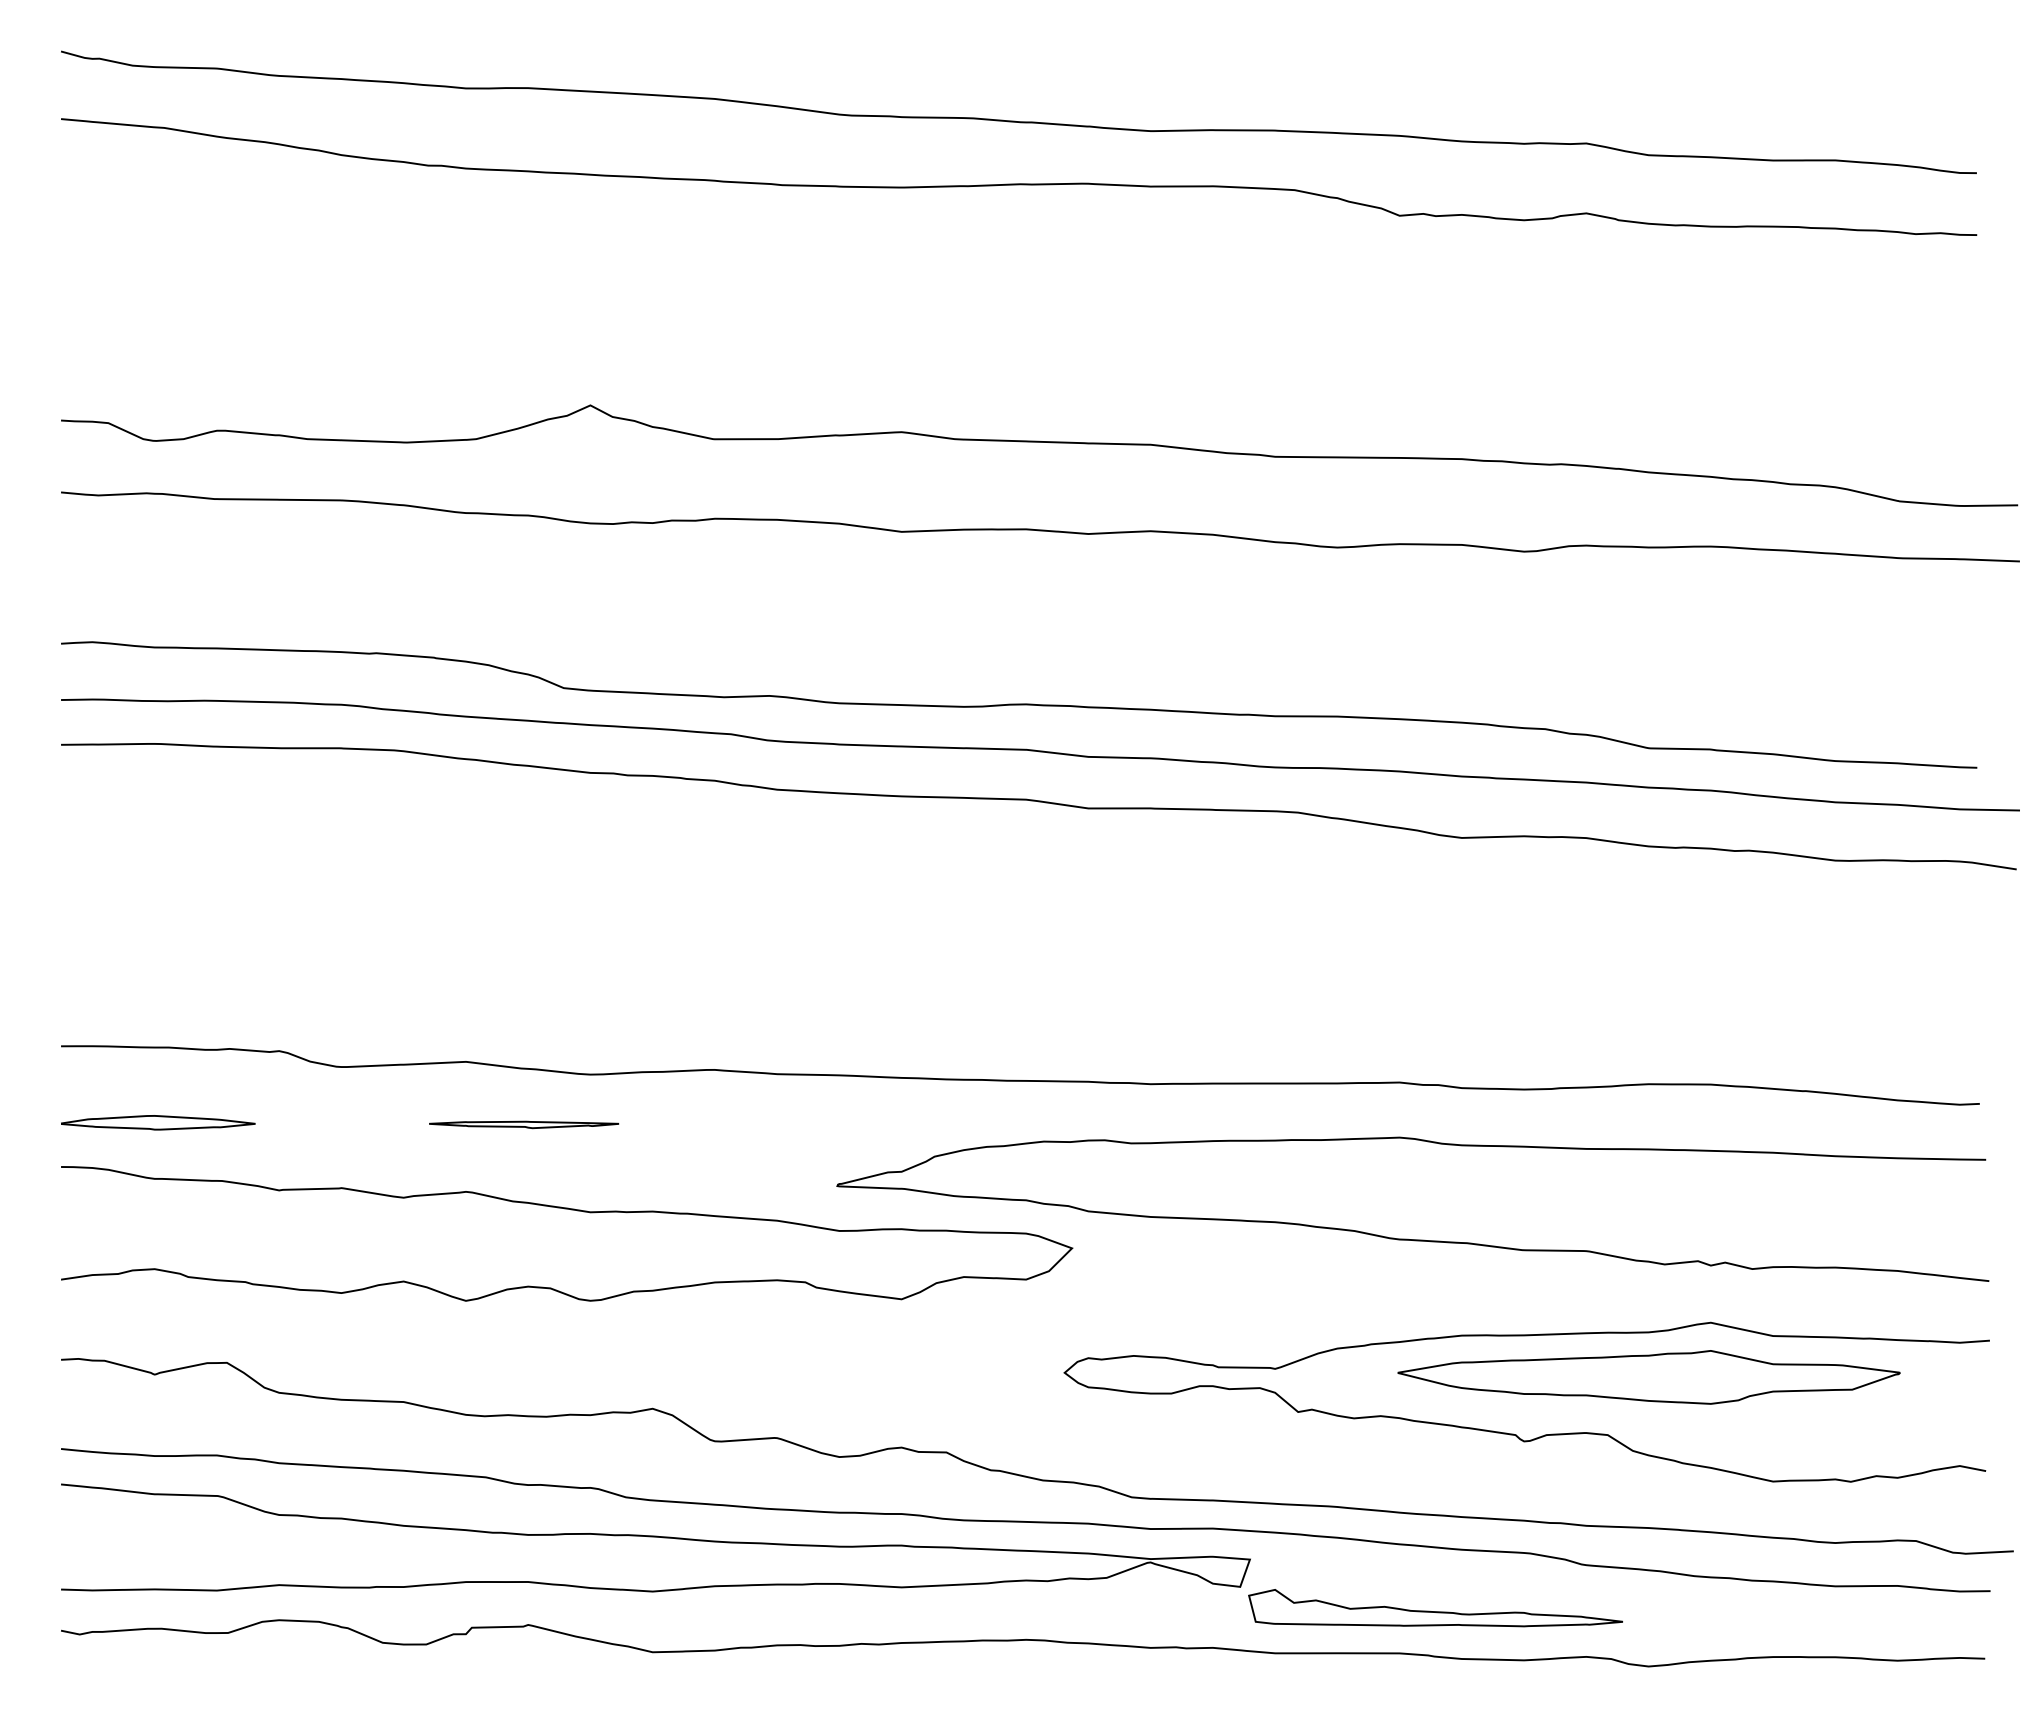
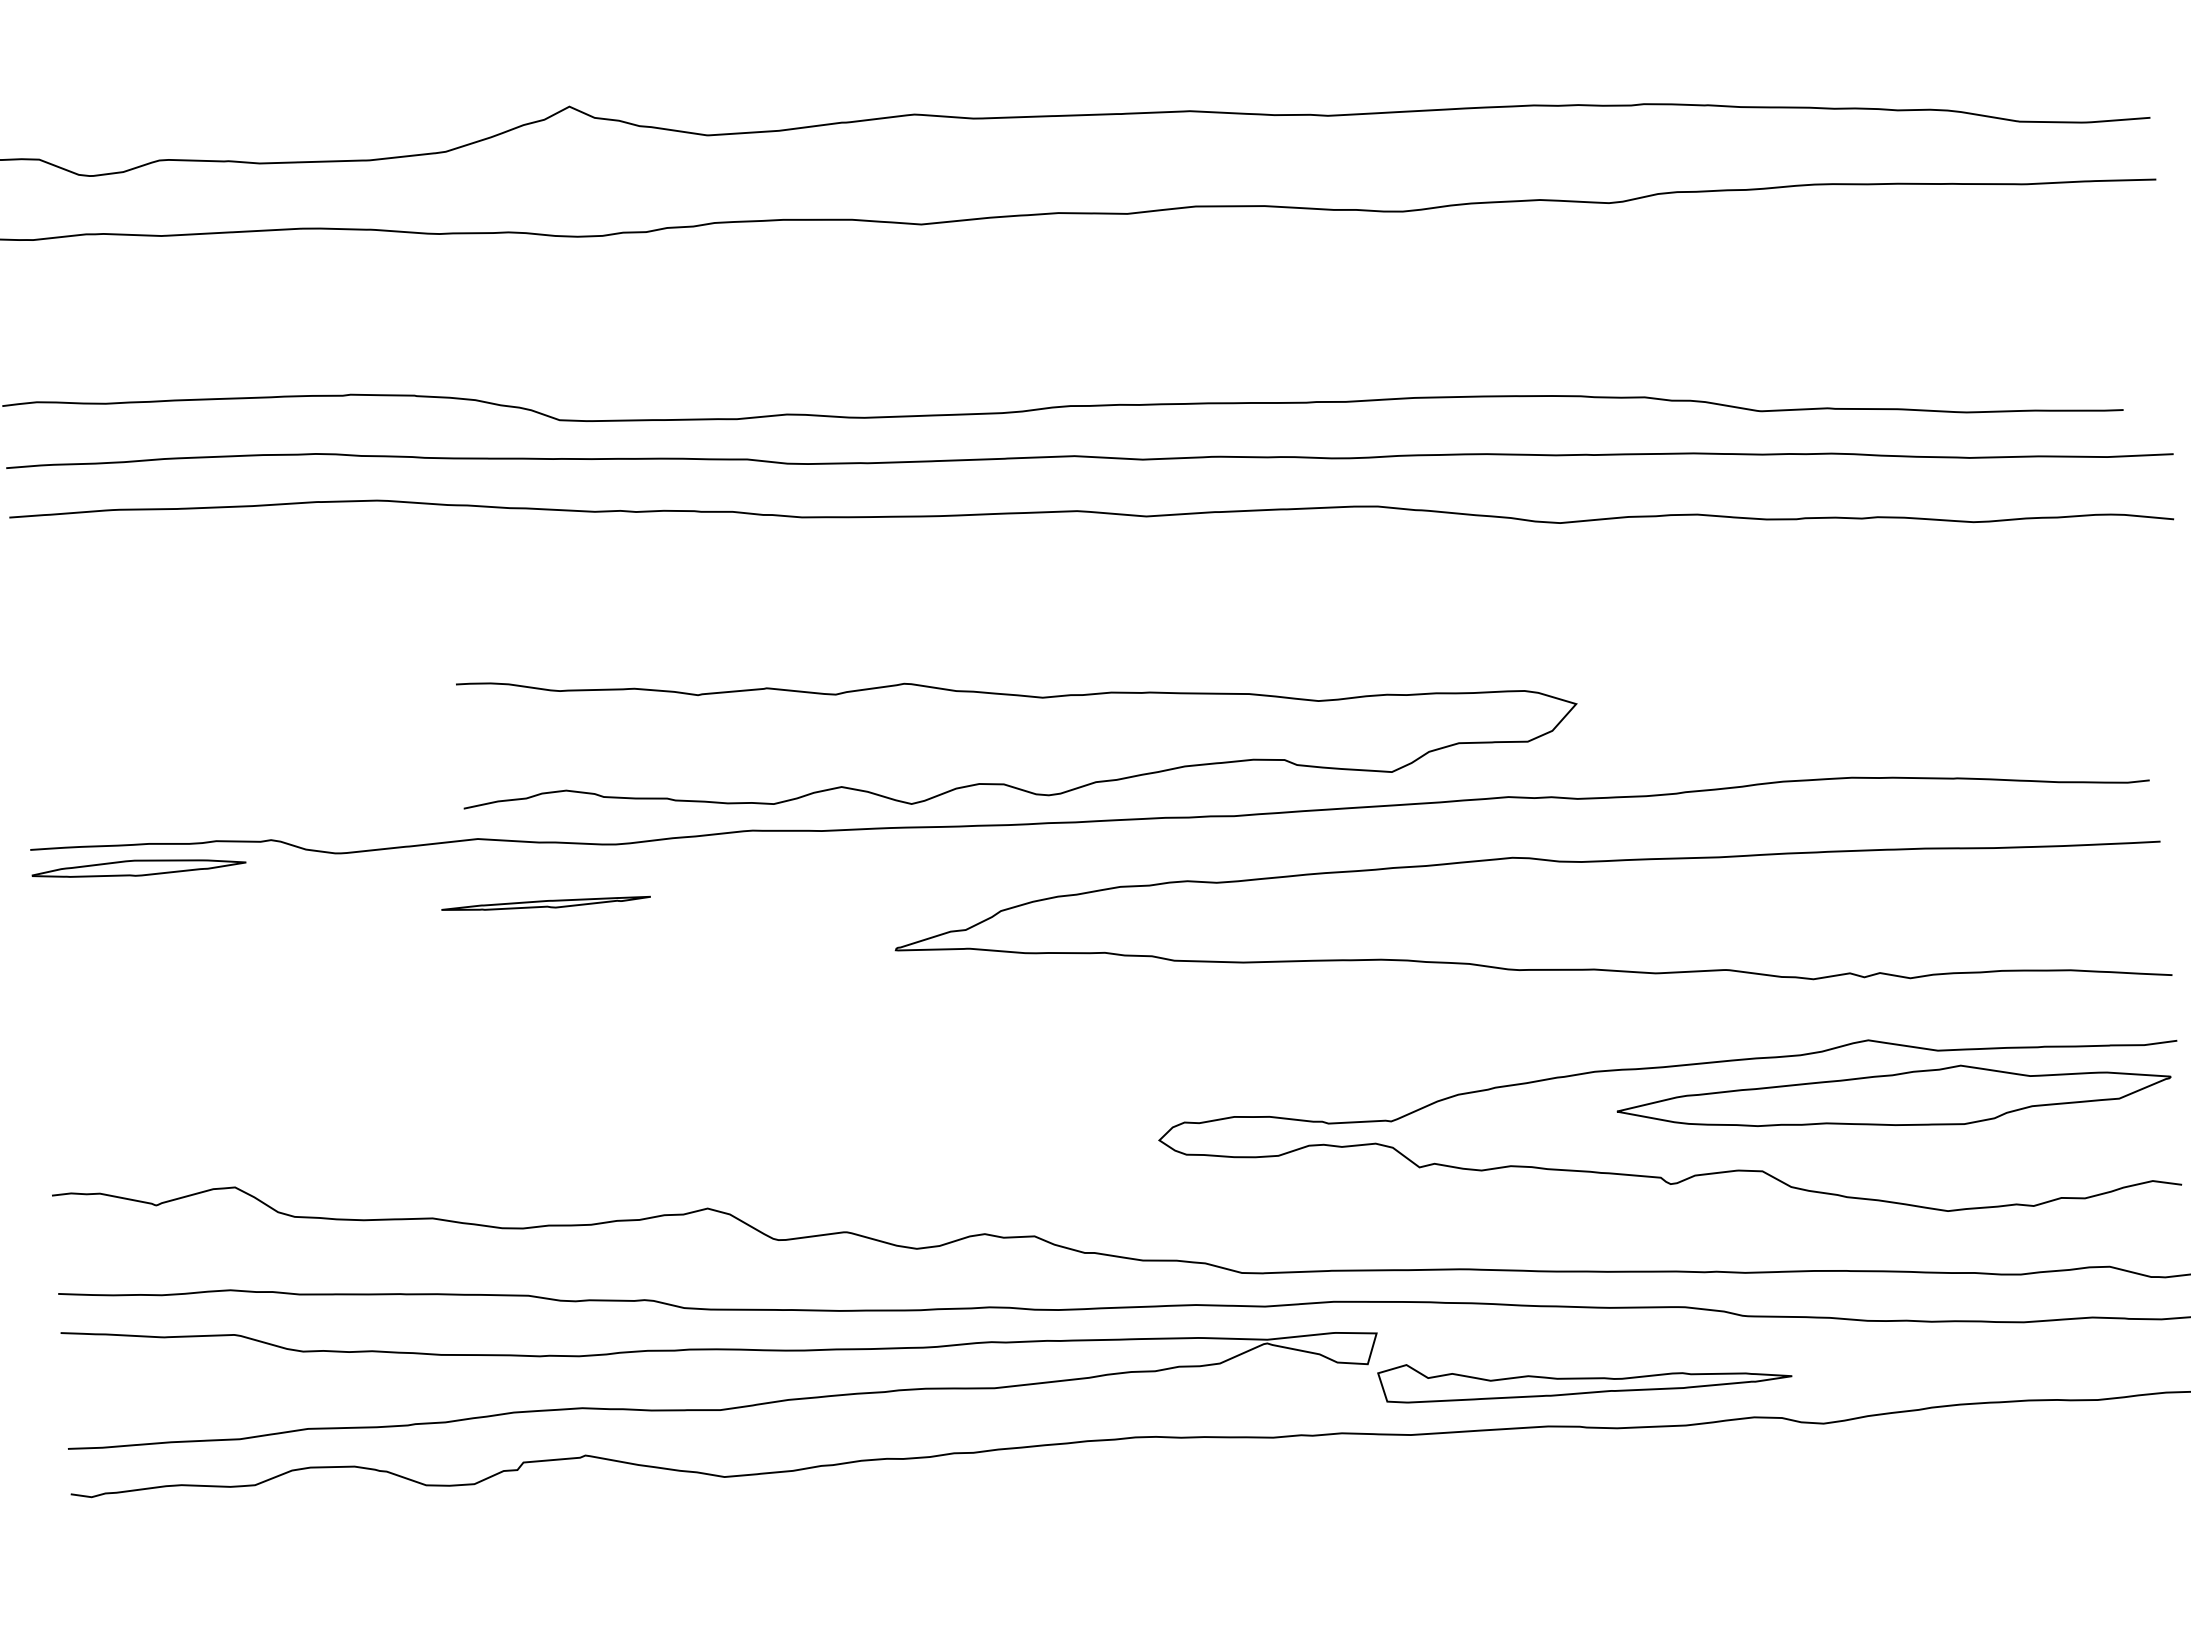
part: (158, 1122) -> (139, 867), moved
curve: (571, 1210) -> (1021, 697), moved
part: (1648, 1377) -> (1893, 1099), moved

